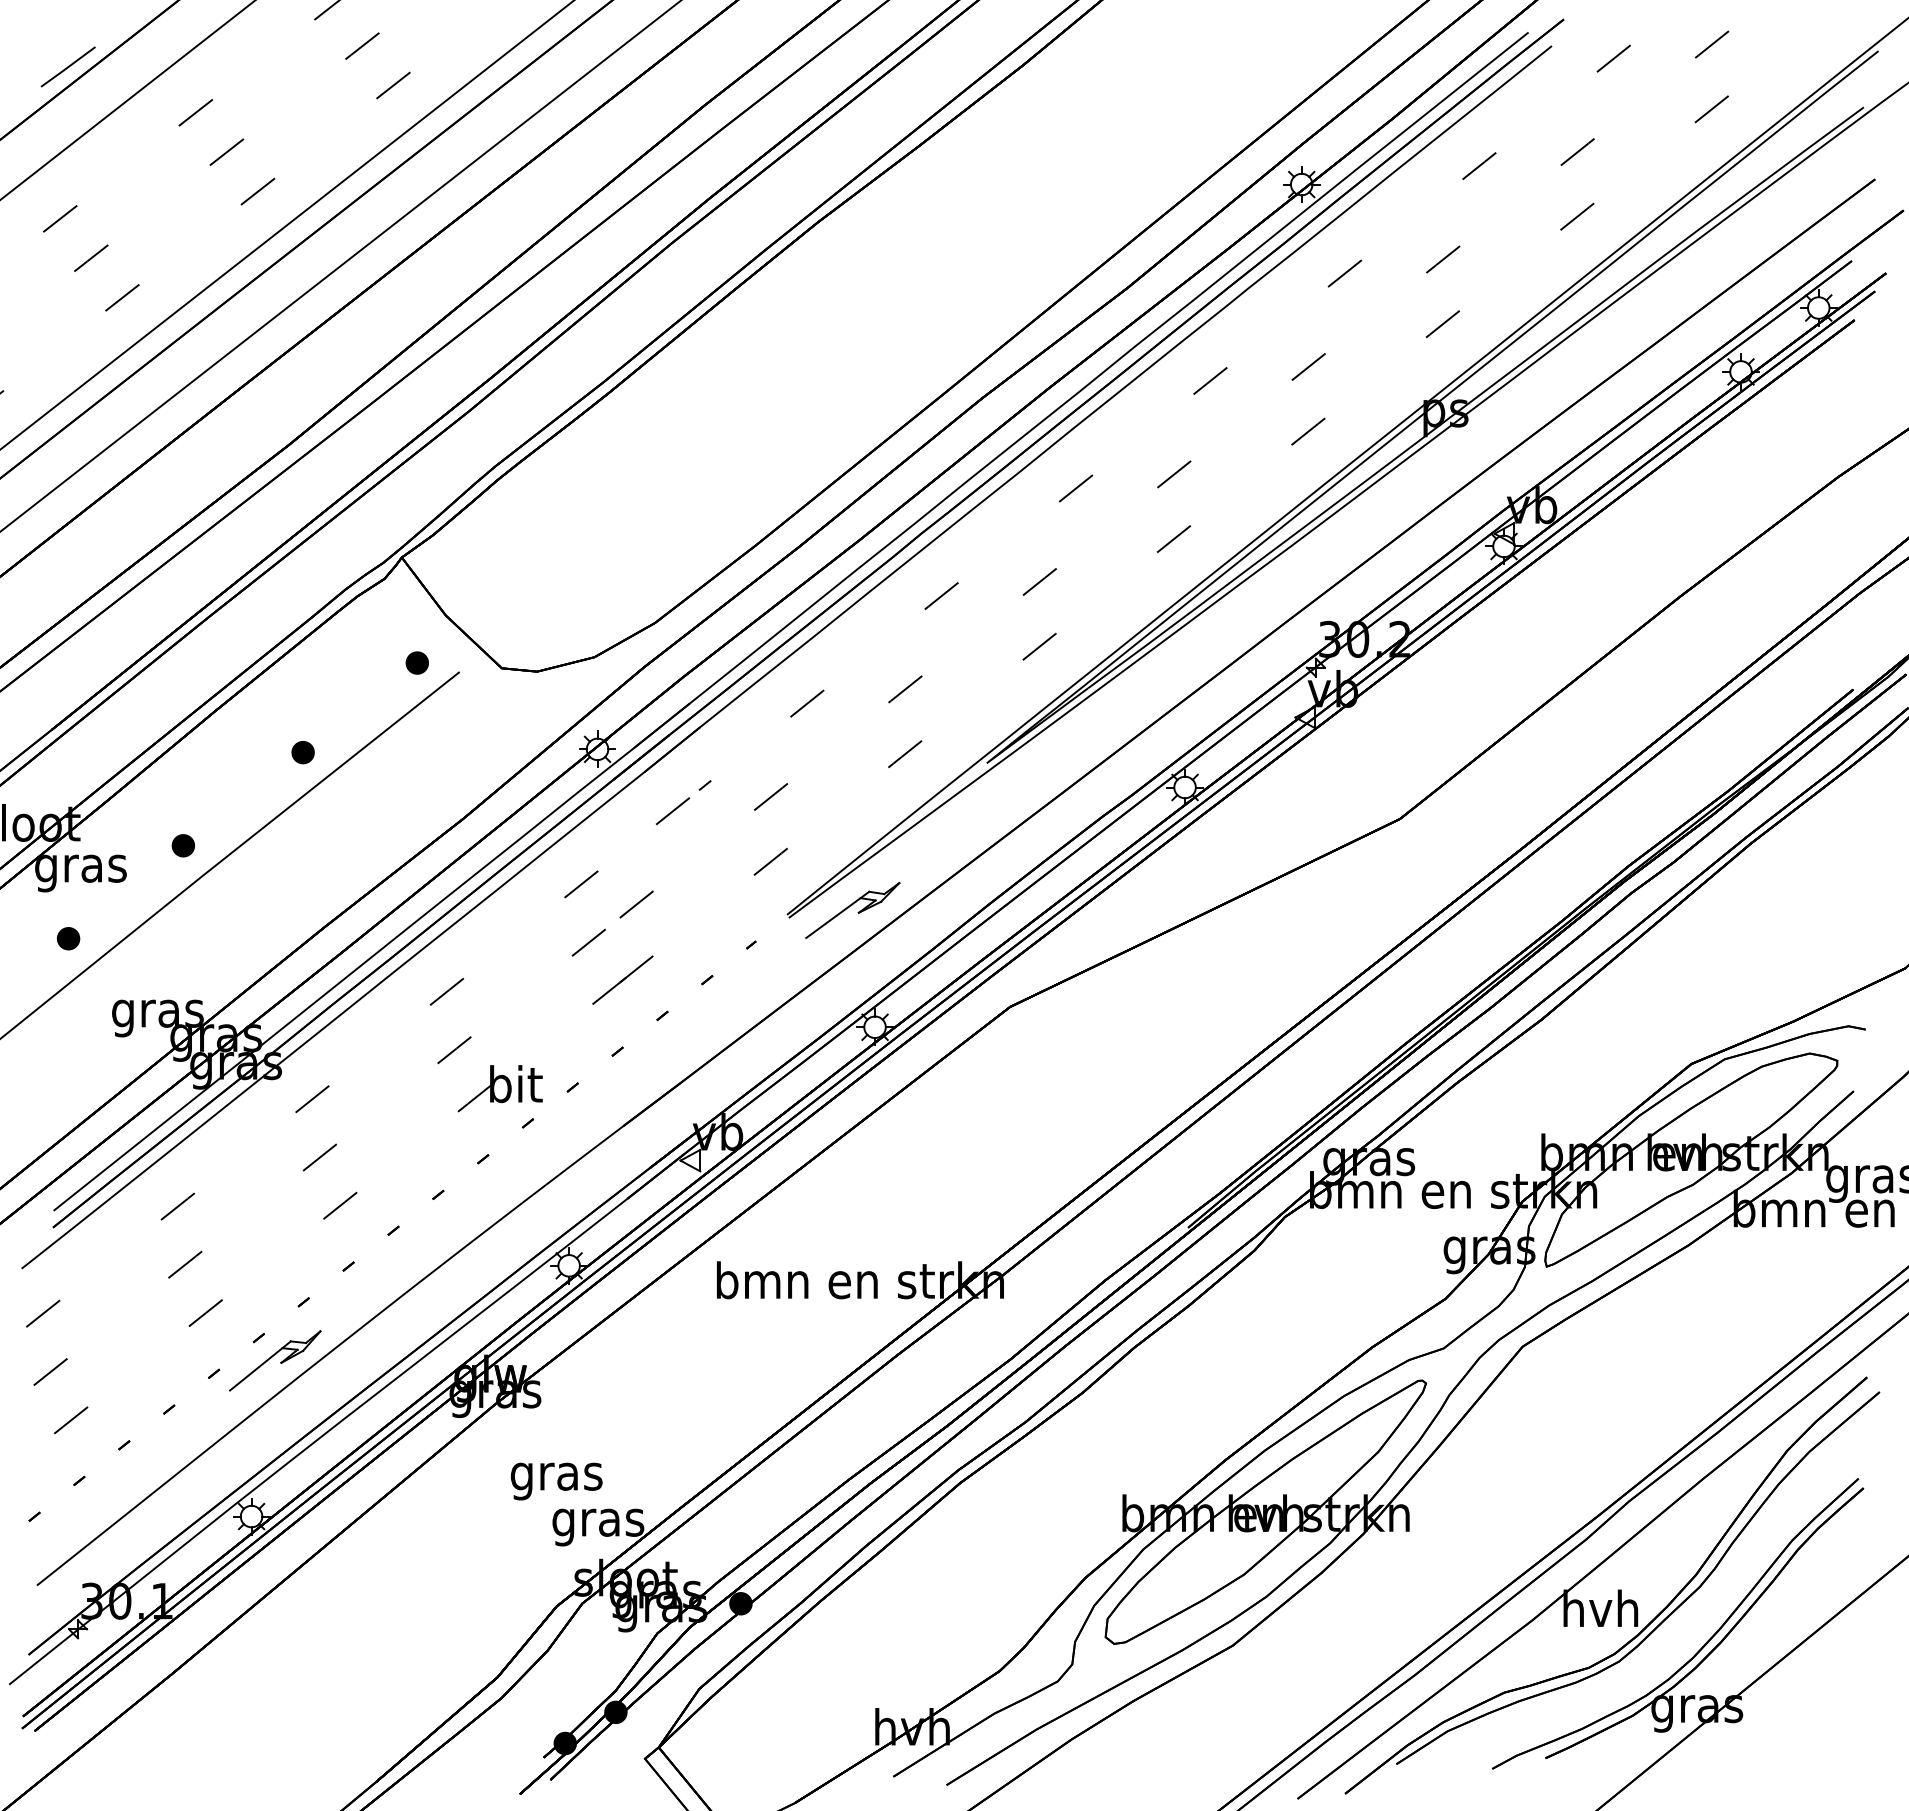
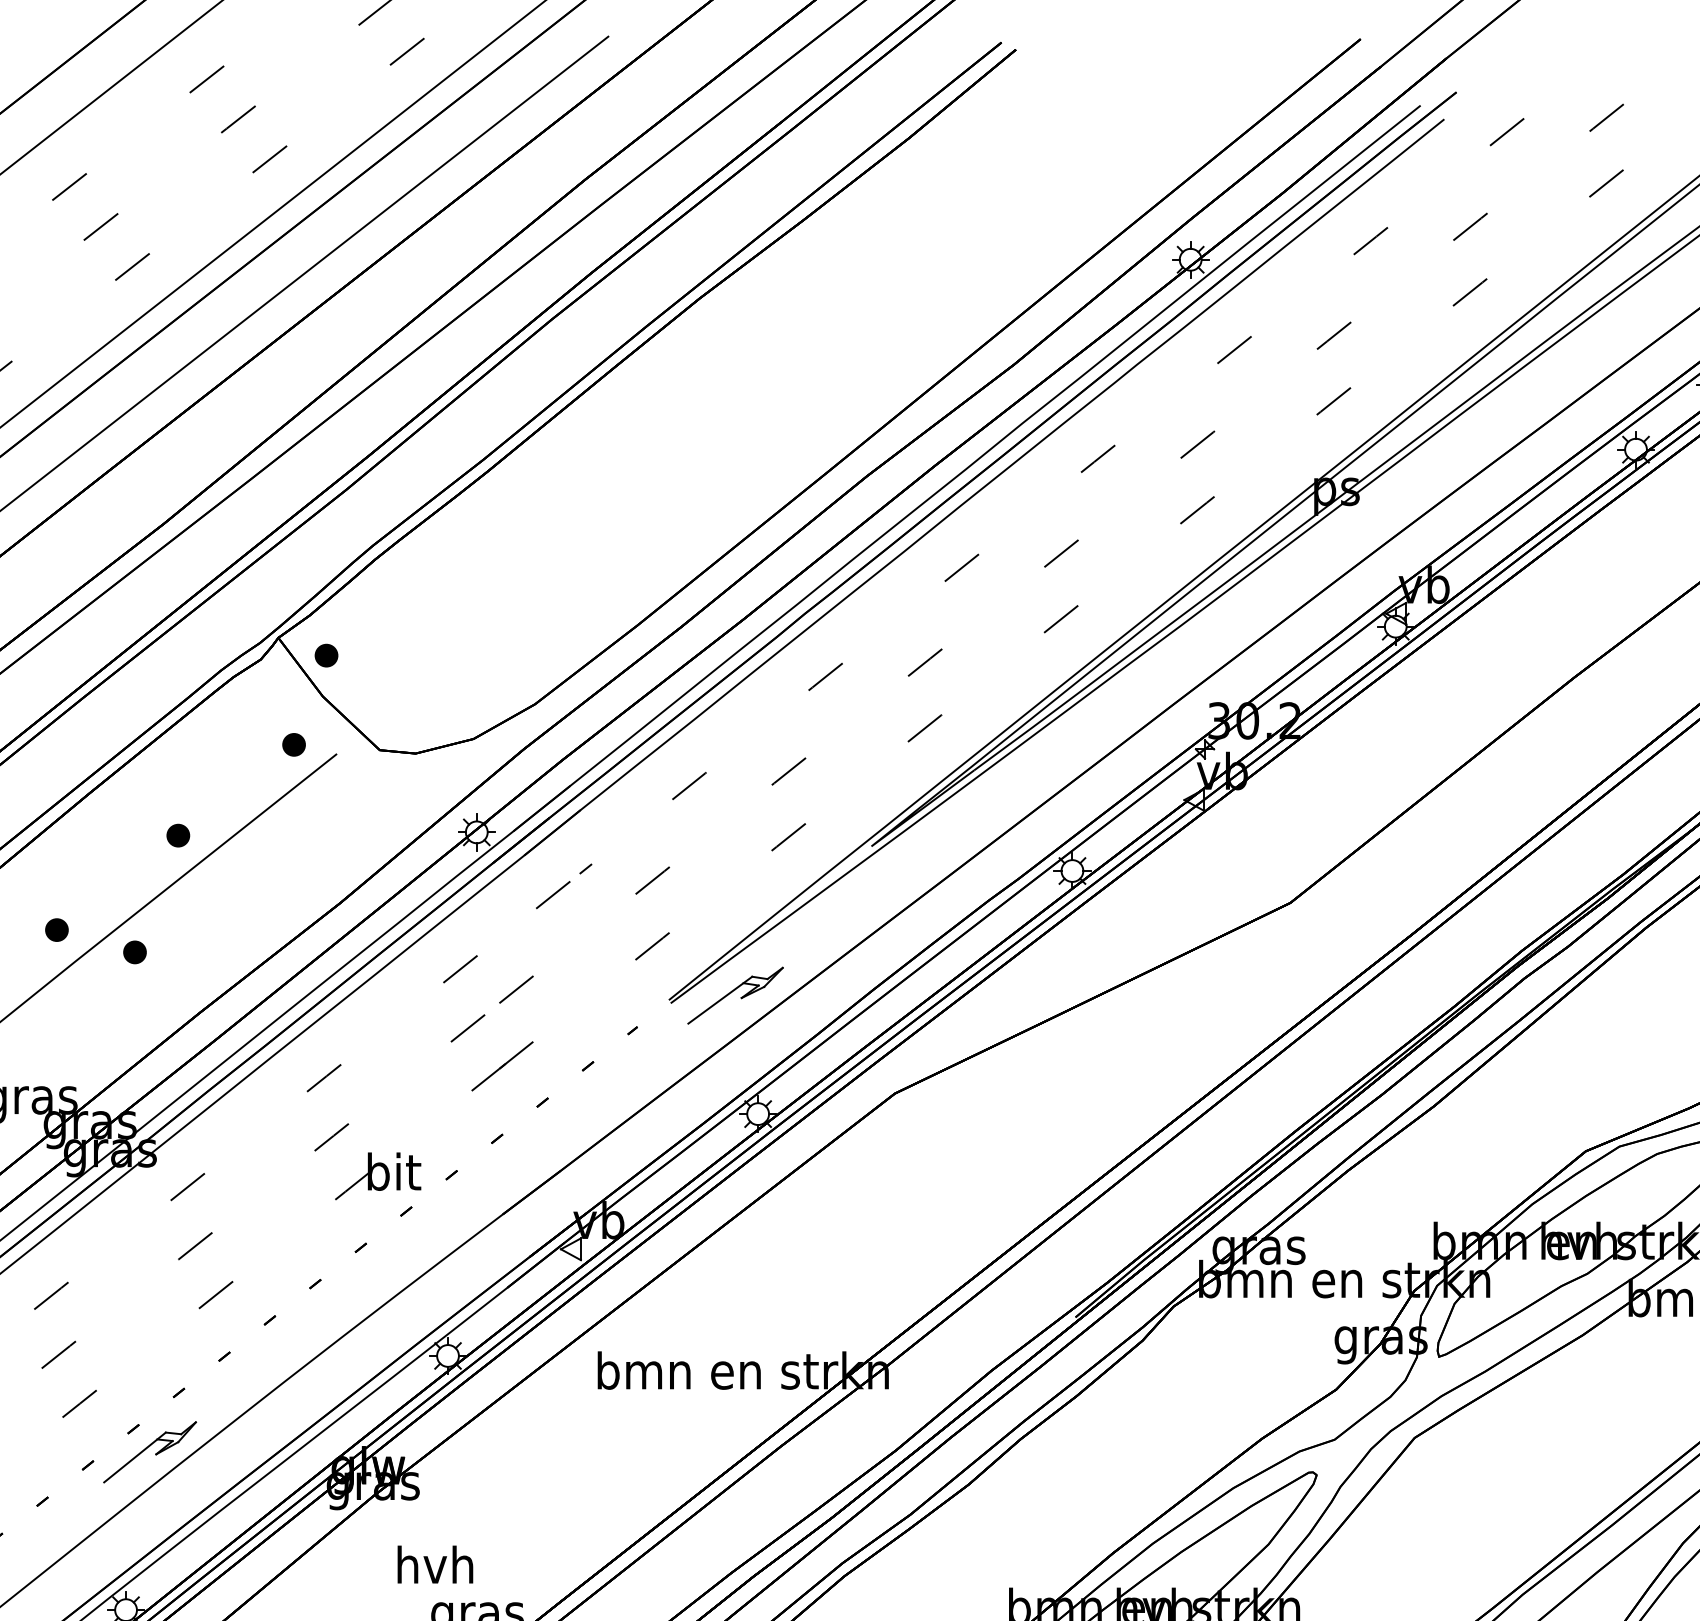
part: (448, 574) -> (325, 655), added
part: (260, 867) -> (135, 952), added
text: (556, 1476) -> (435, 1569), gras -> hvh

